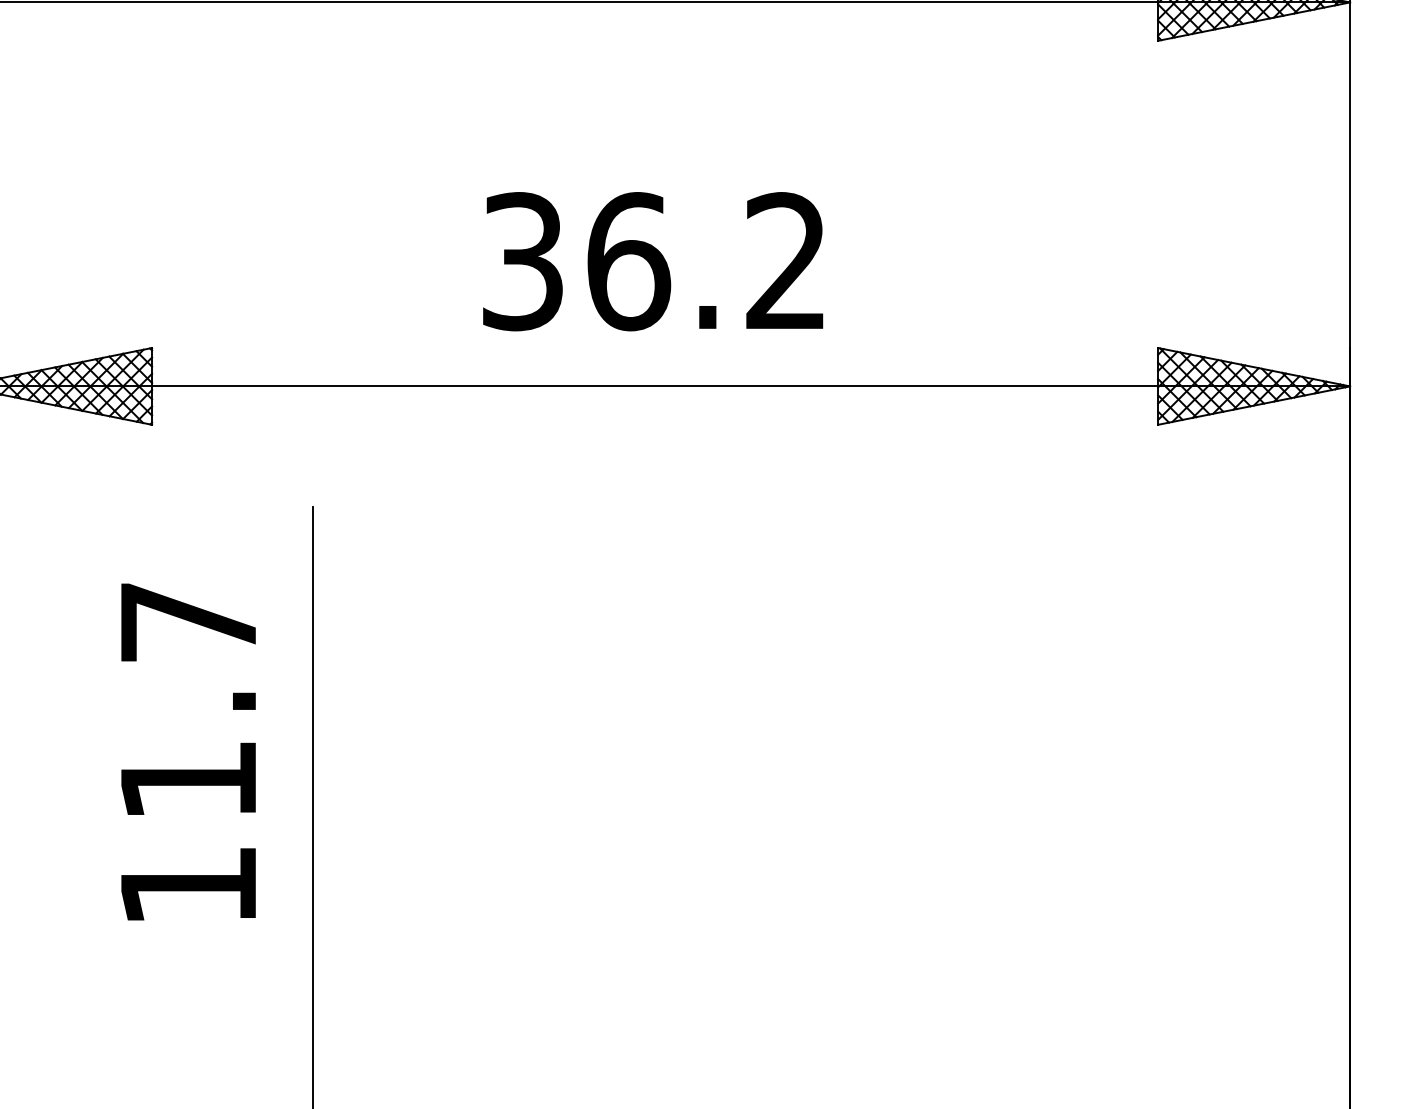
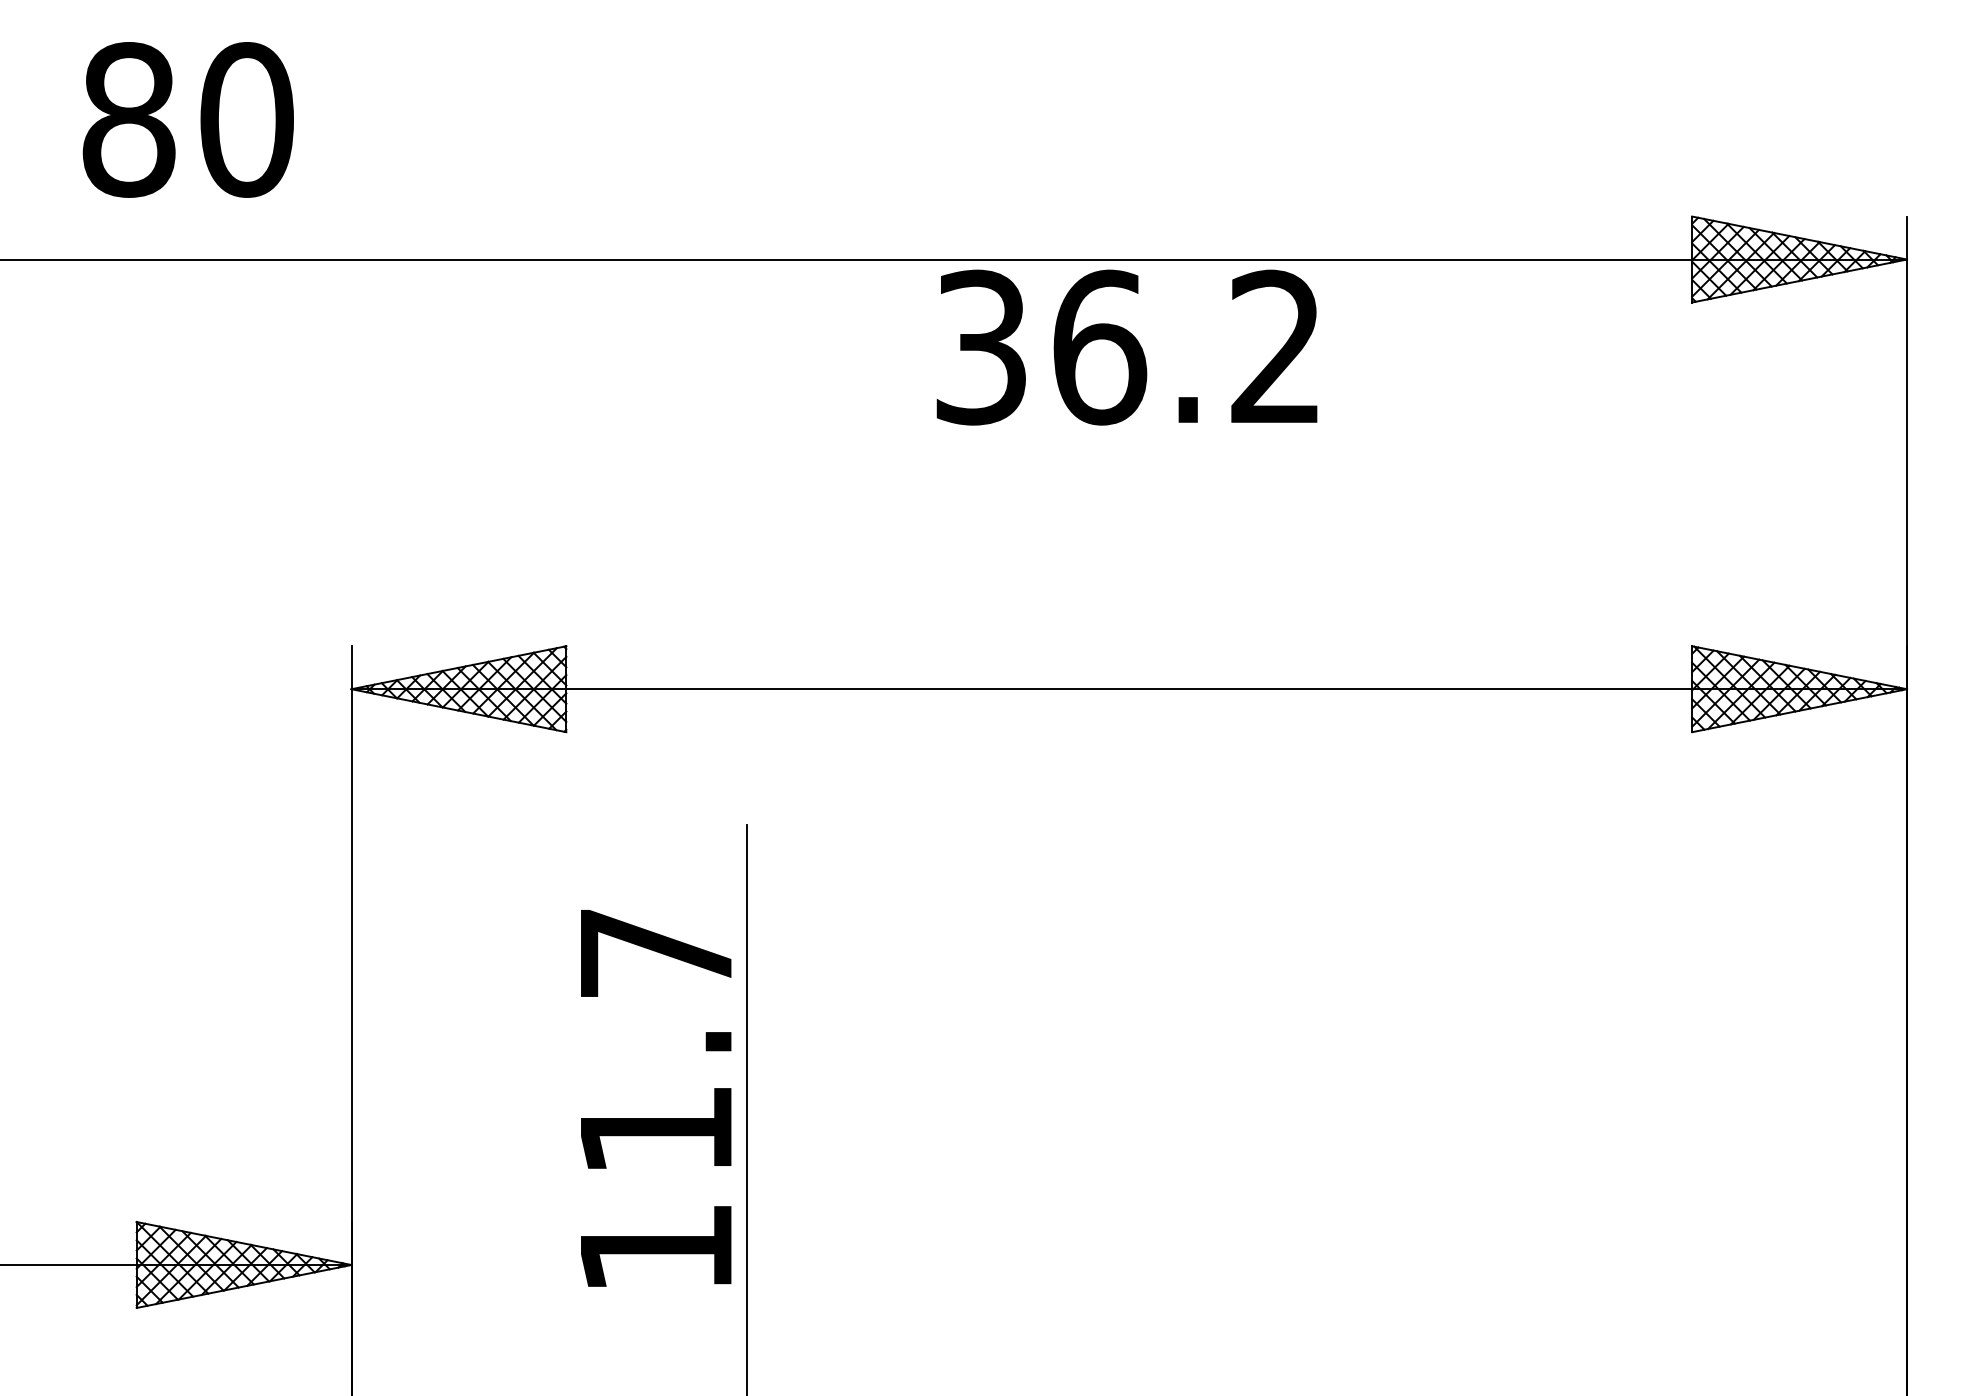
text: (652, 261) -> (1126, 347), moved
text: (188, 752) -> (656, 1098), moved

